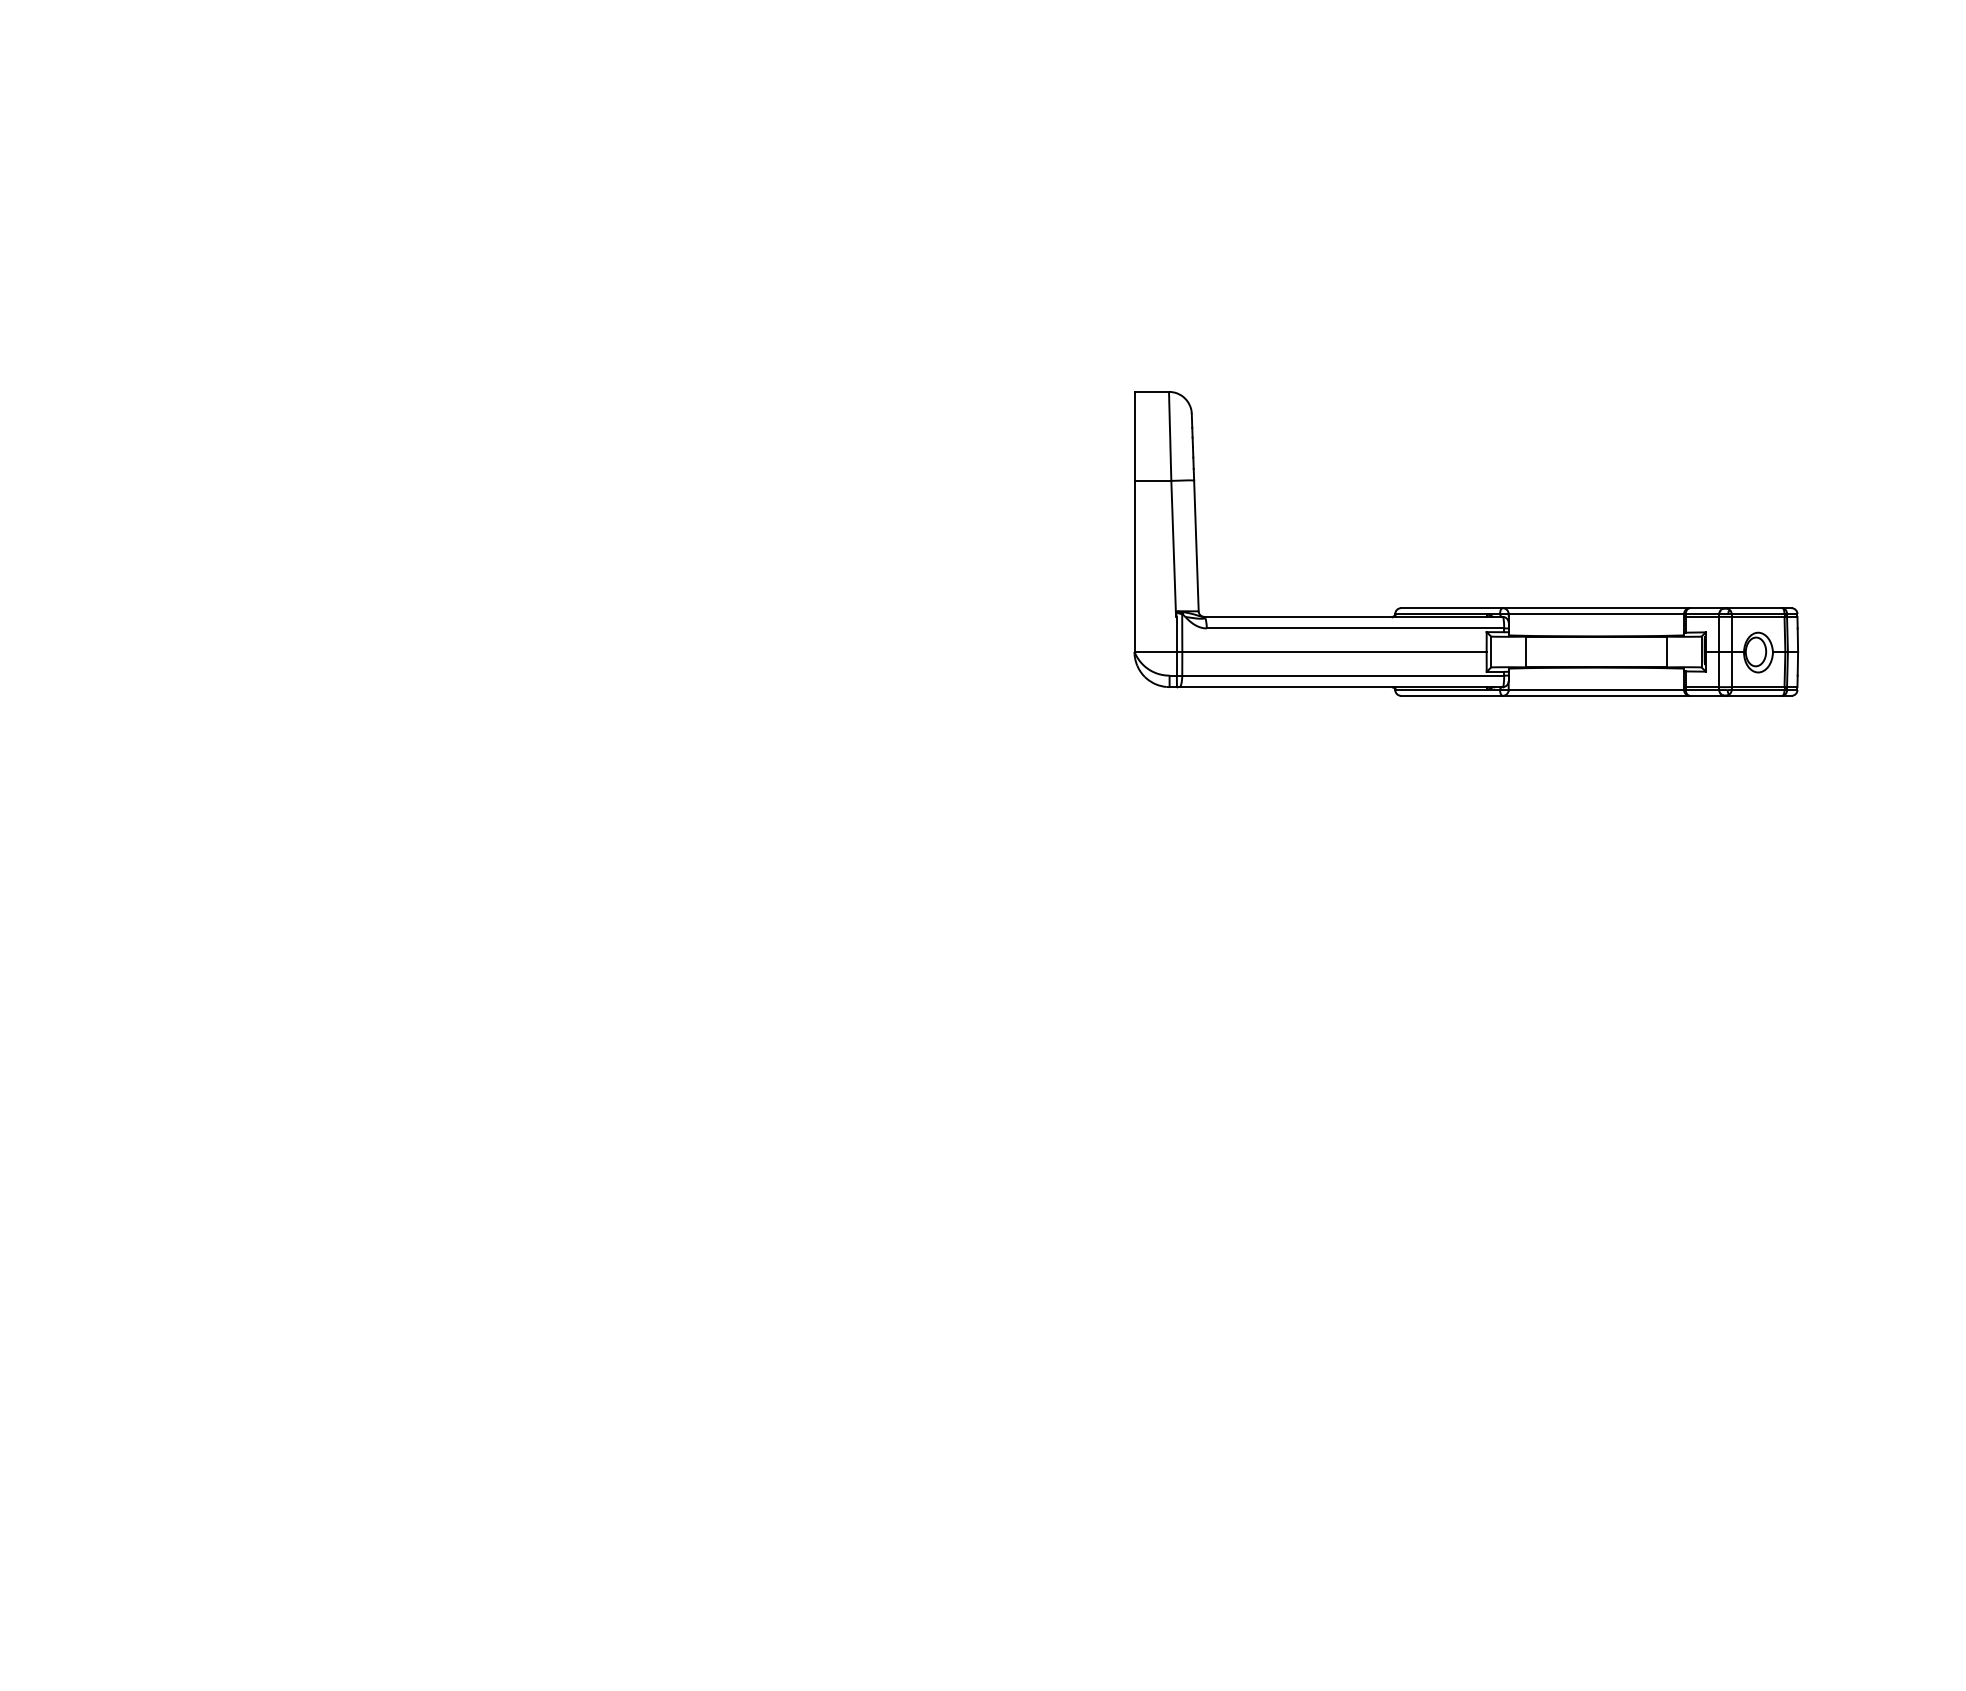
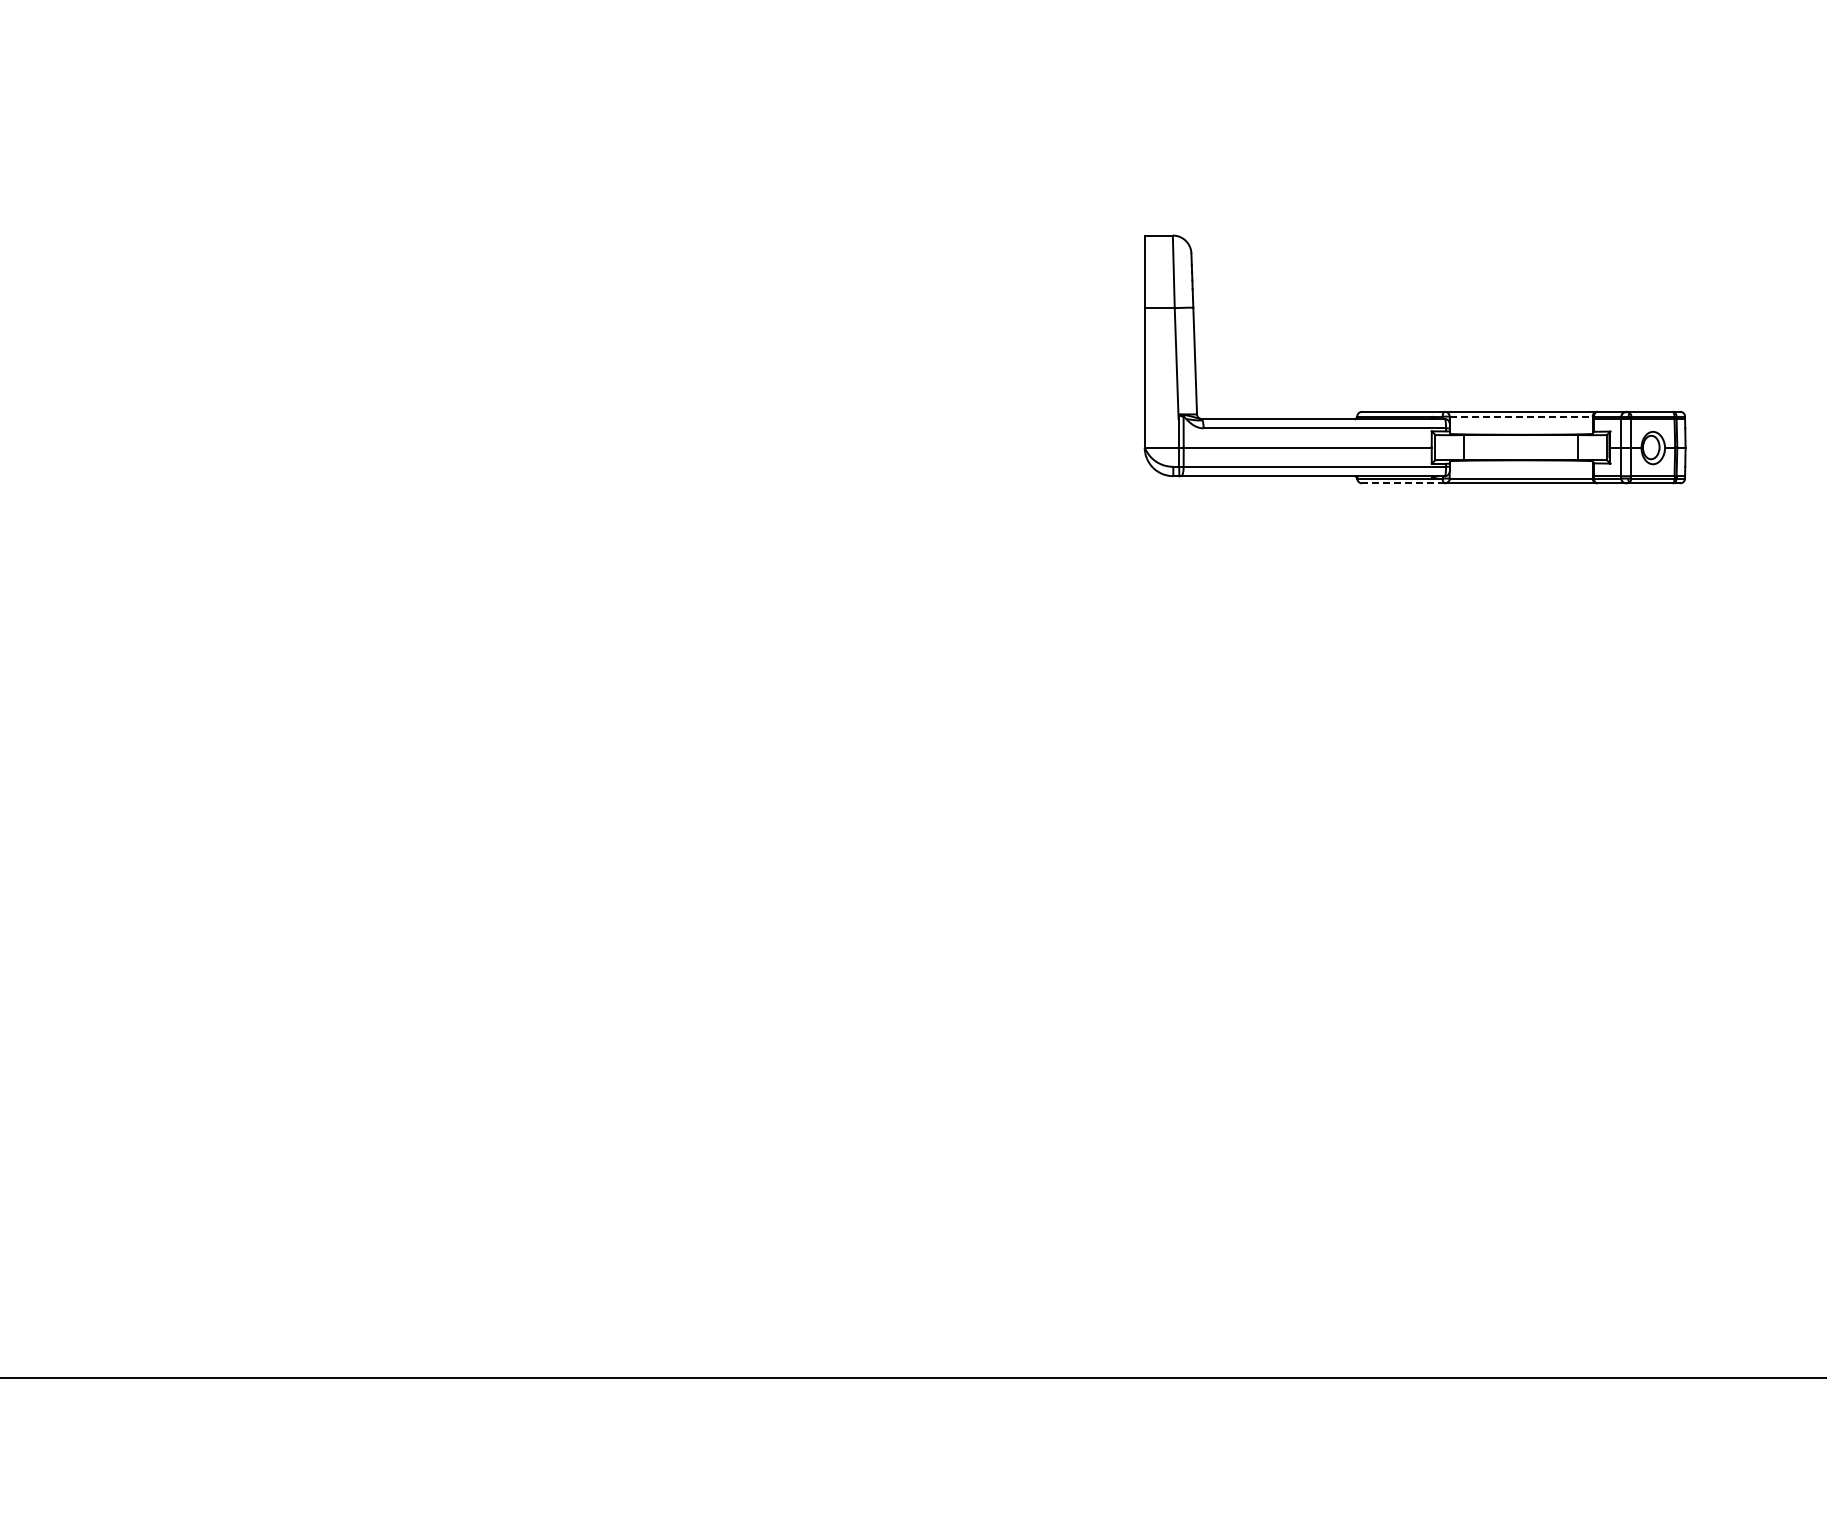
line: (1596, 613) -> (1521, 416), solid -> dashed
line: (1450, 696) -> (1402, 483), solid -> dashed

